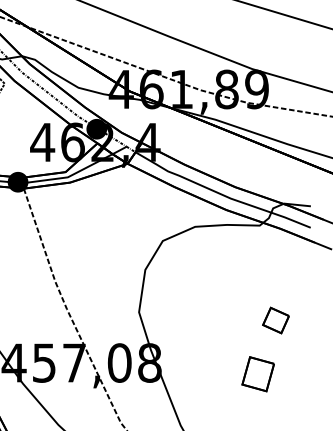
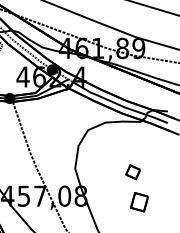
part: (274, 321) -> (132, 172), moved

